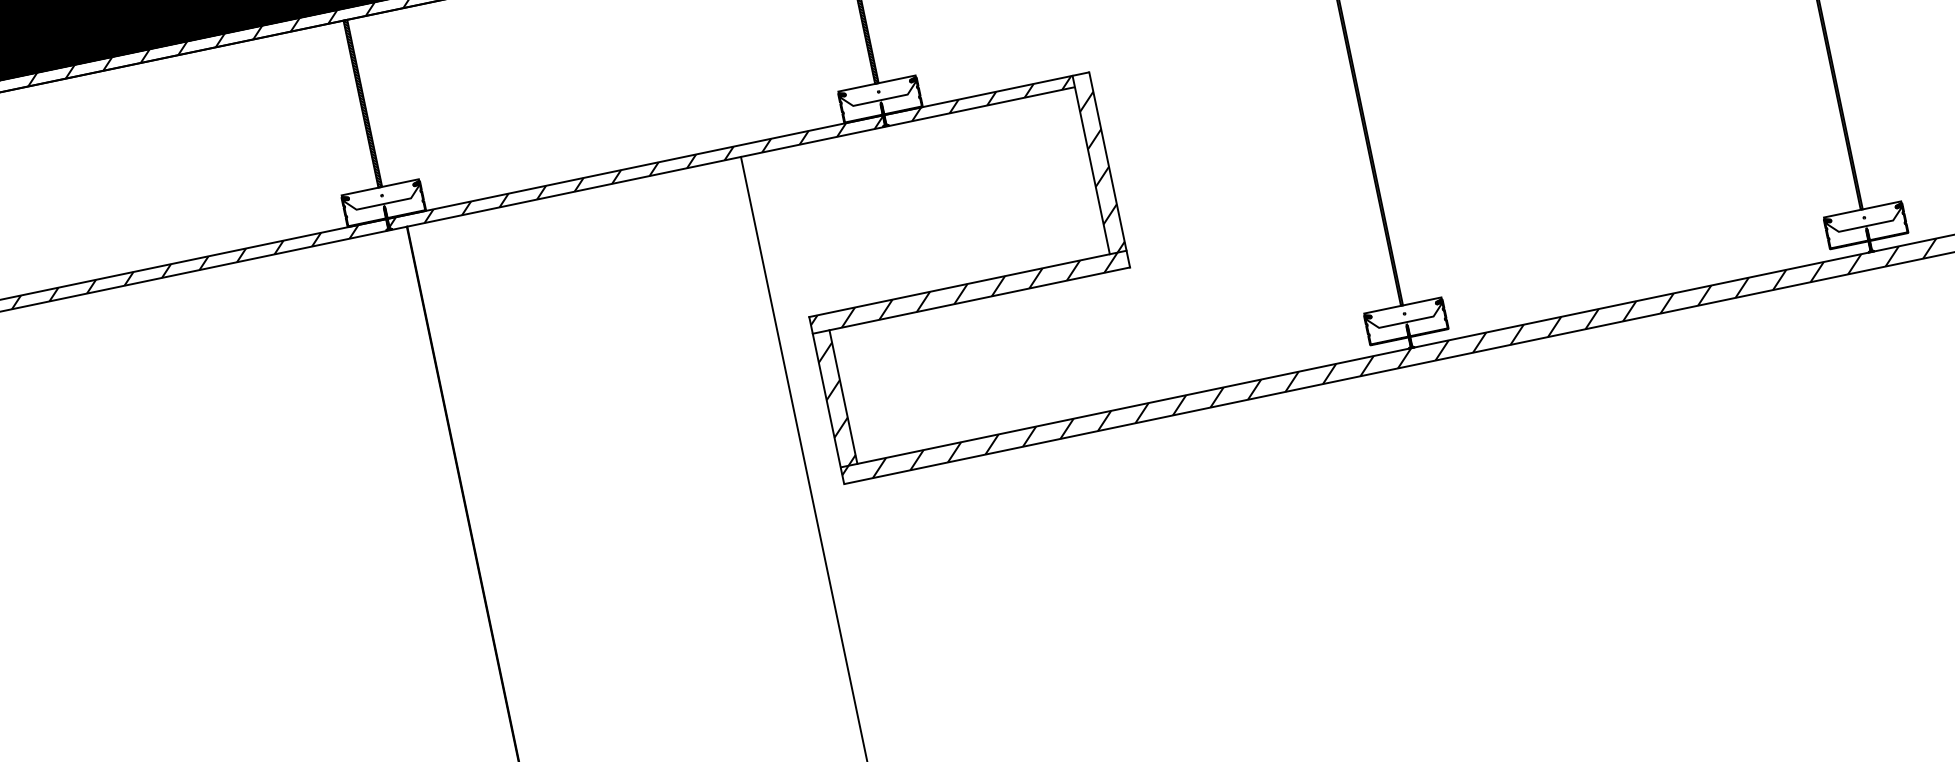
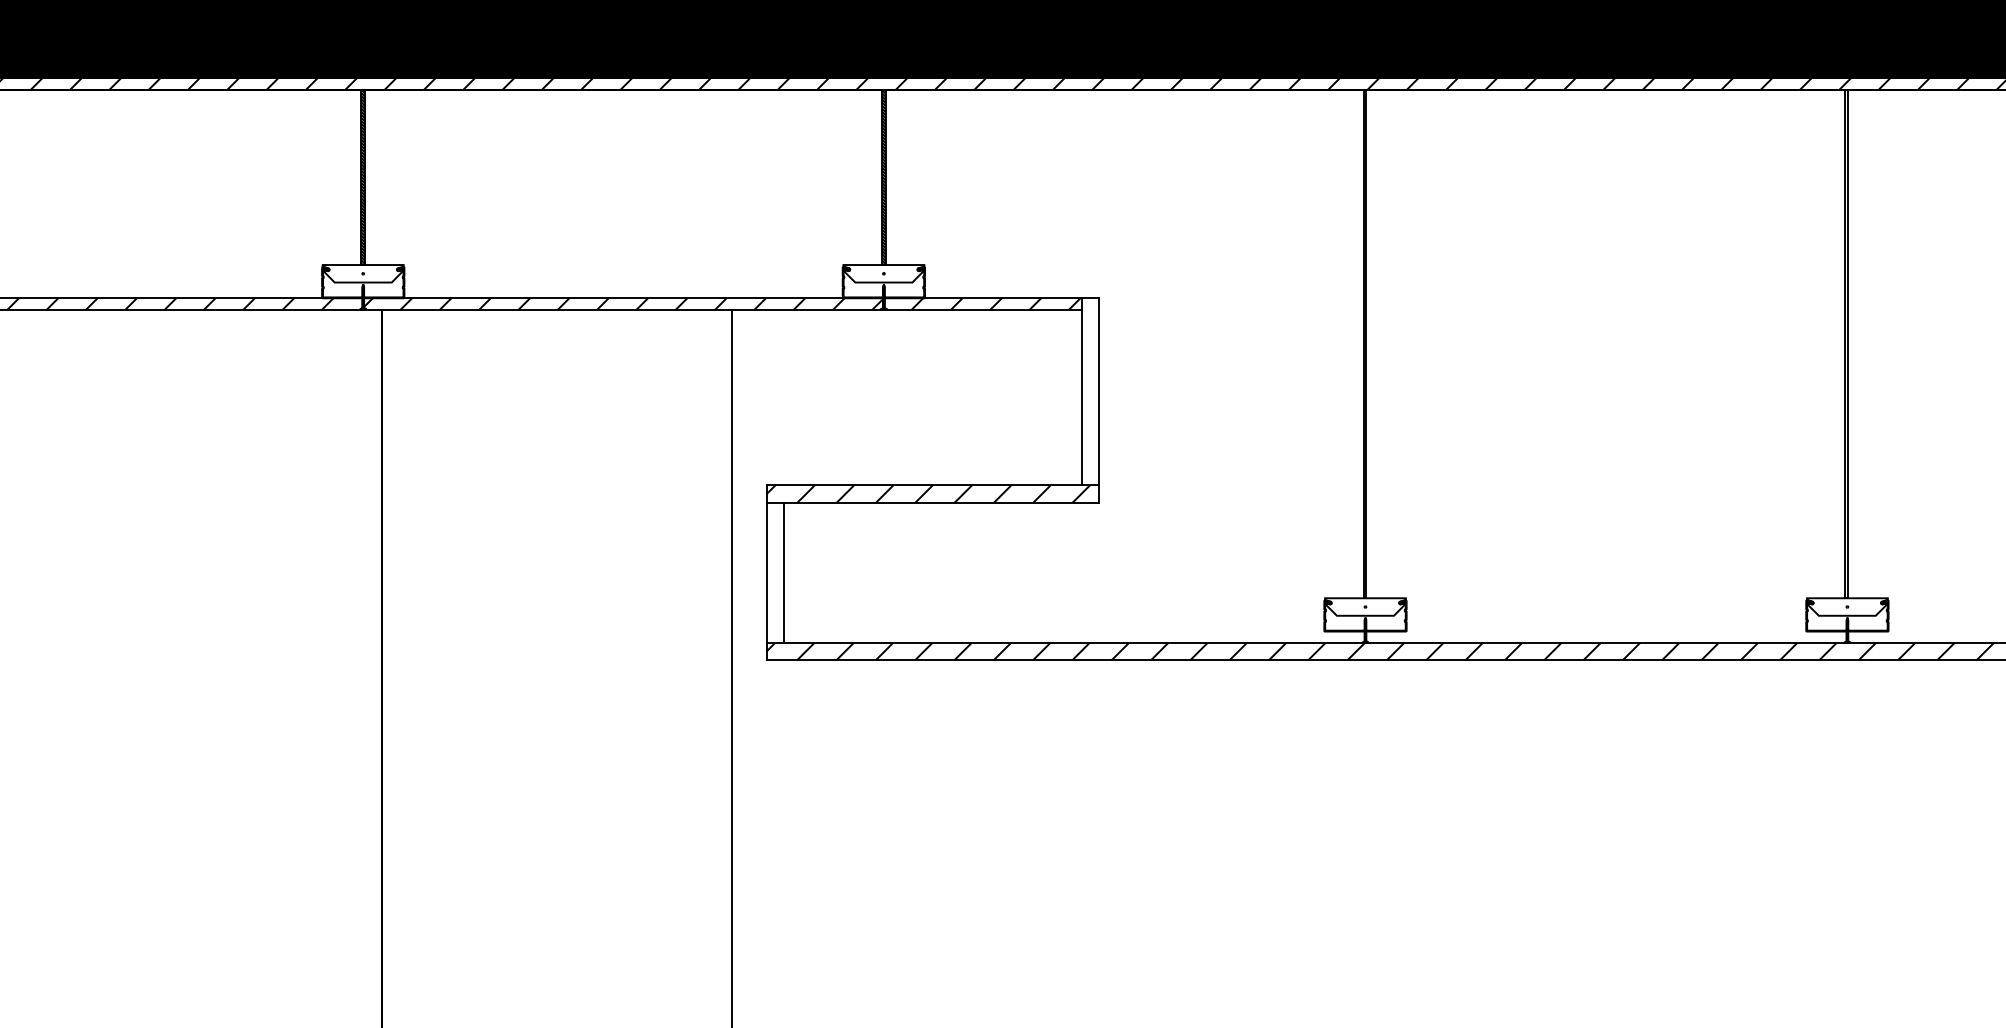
hatch: (1101, 172) -> (1090, 401), removed
hatch: (836, 404) -> (775, 578), removed

